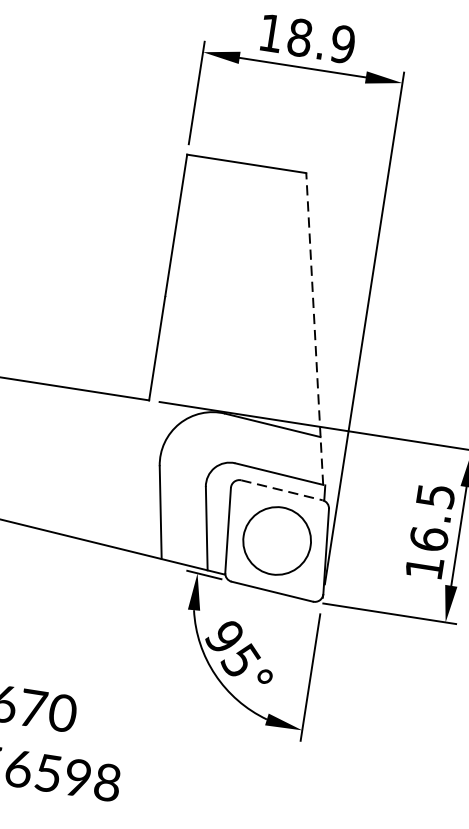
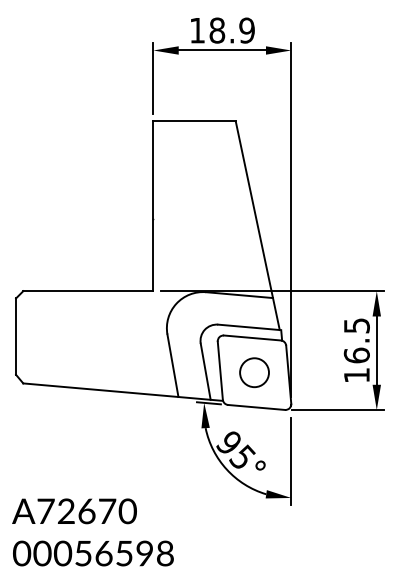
line: (314, 328) -> (257, 225), dashed -> solid
line: (281, 491) -> (252, 338), dashed -> solid
circle: (277, 540) -> (254, 372), size x0.62

